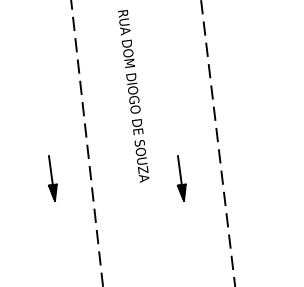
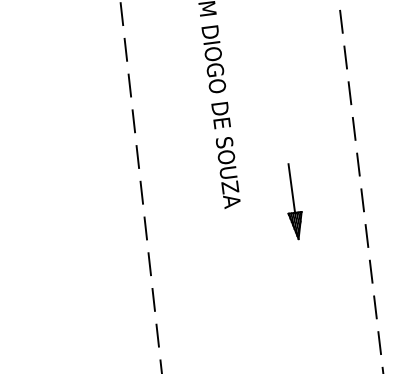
part: (52, 178) -> (78, 201), removed

